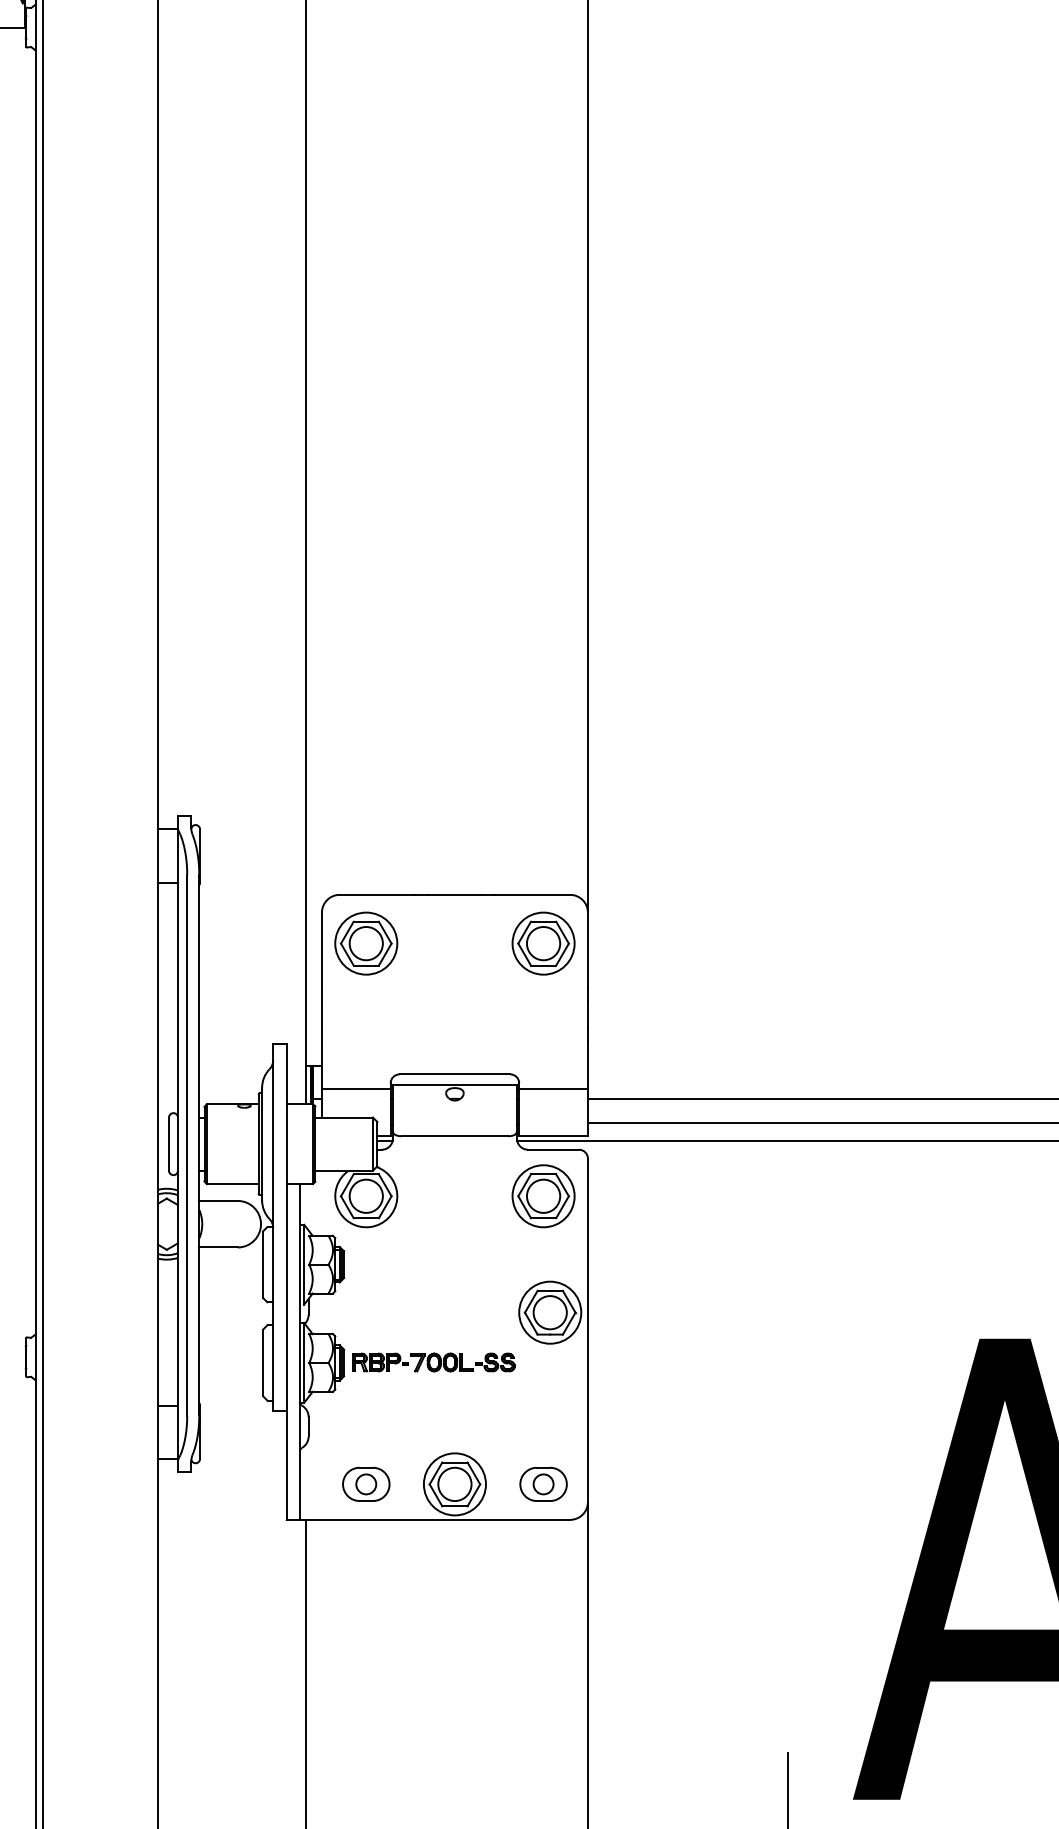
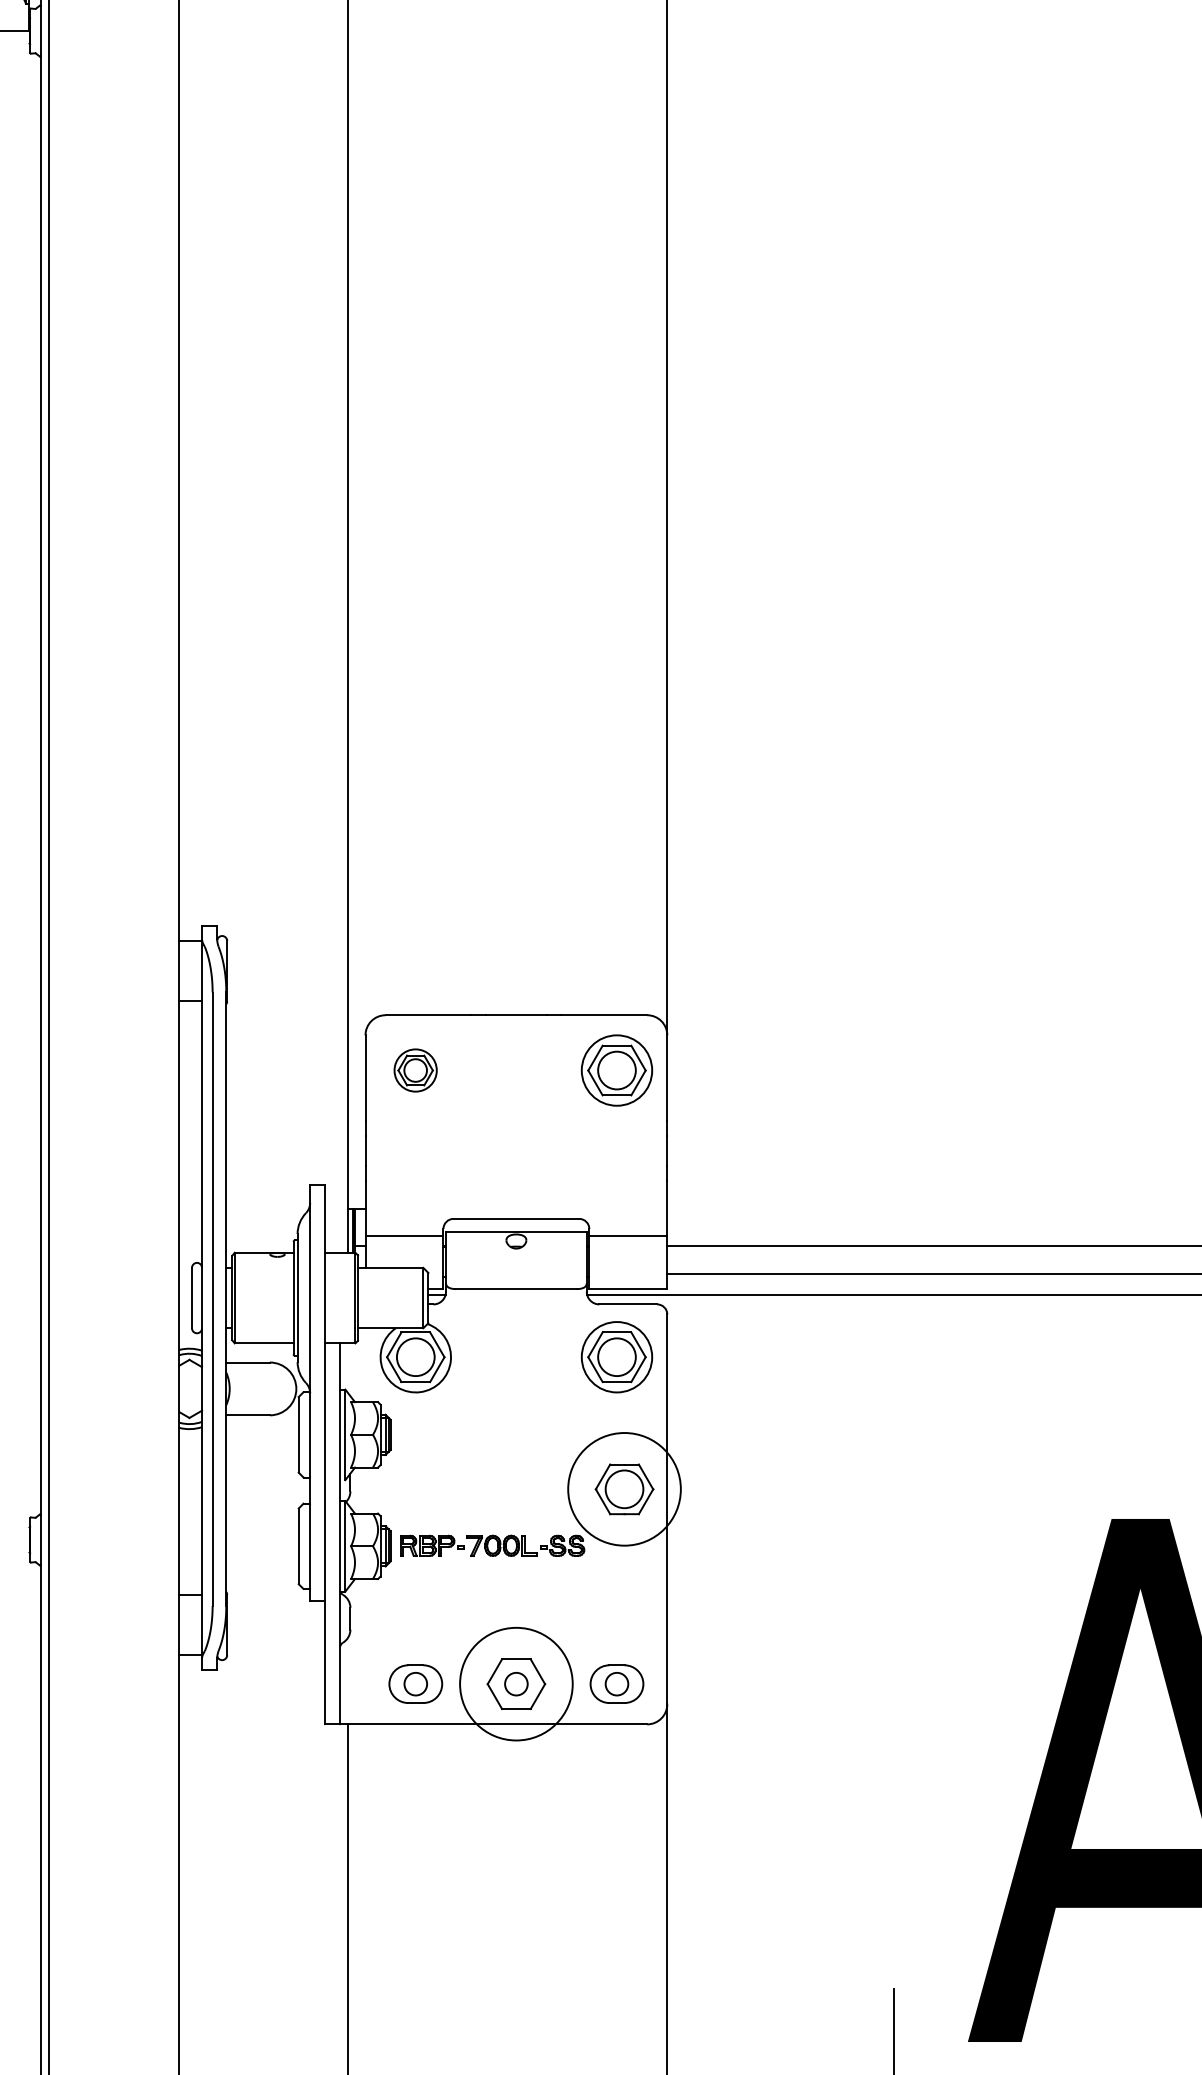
part: (366, 943) -> (415, 1070), size x0.6
circle: (550, 1312) -> (624, 1489), size x1.6
circle: (455, 1483) -> (516, 1683), size x1.6
circle: (455, 1484) -> (516, 1684), size x0.6

